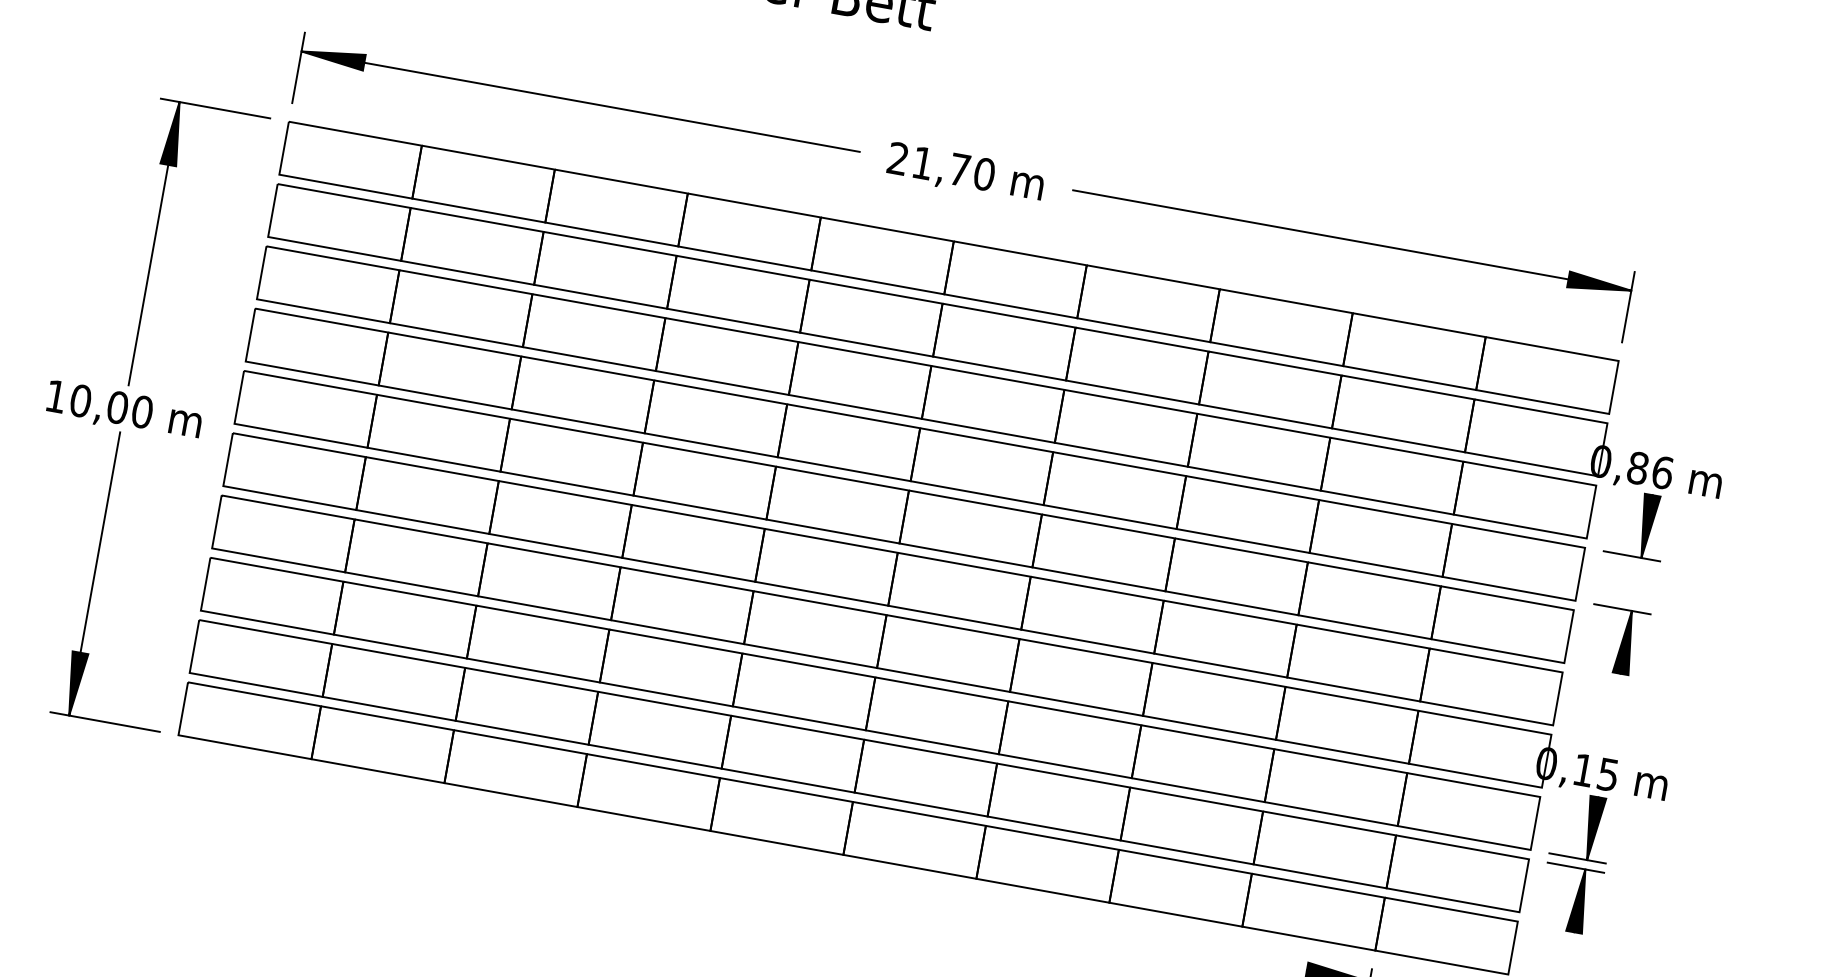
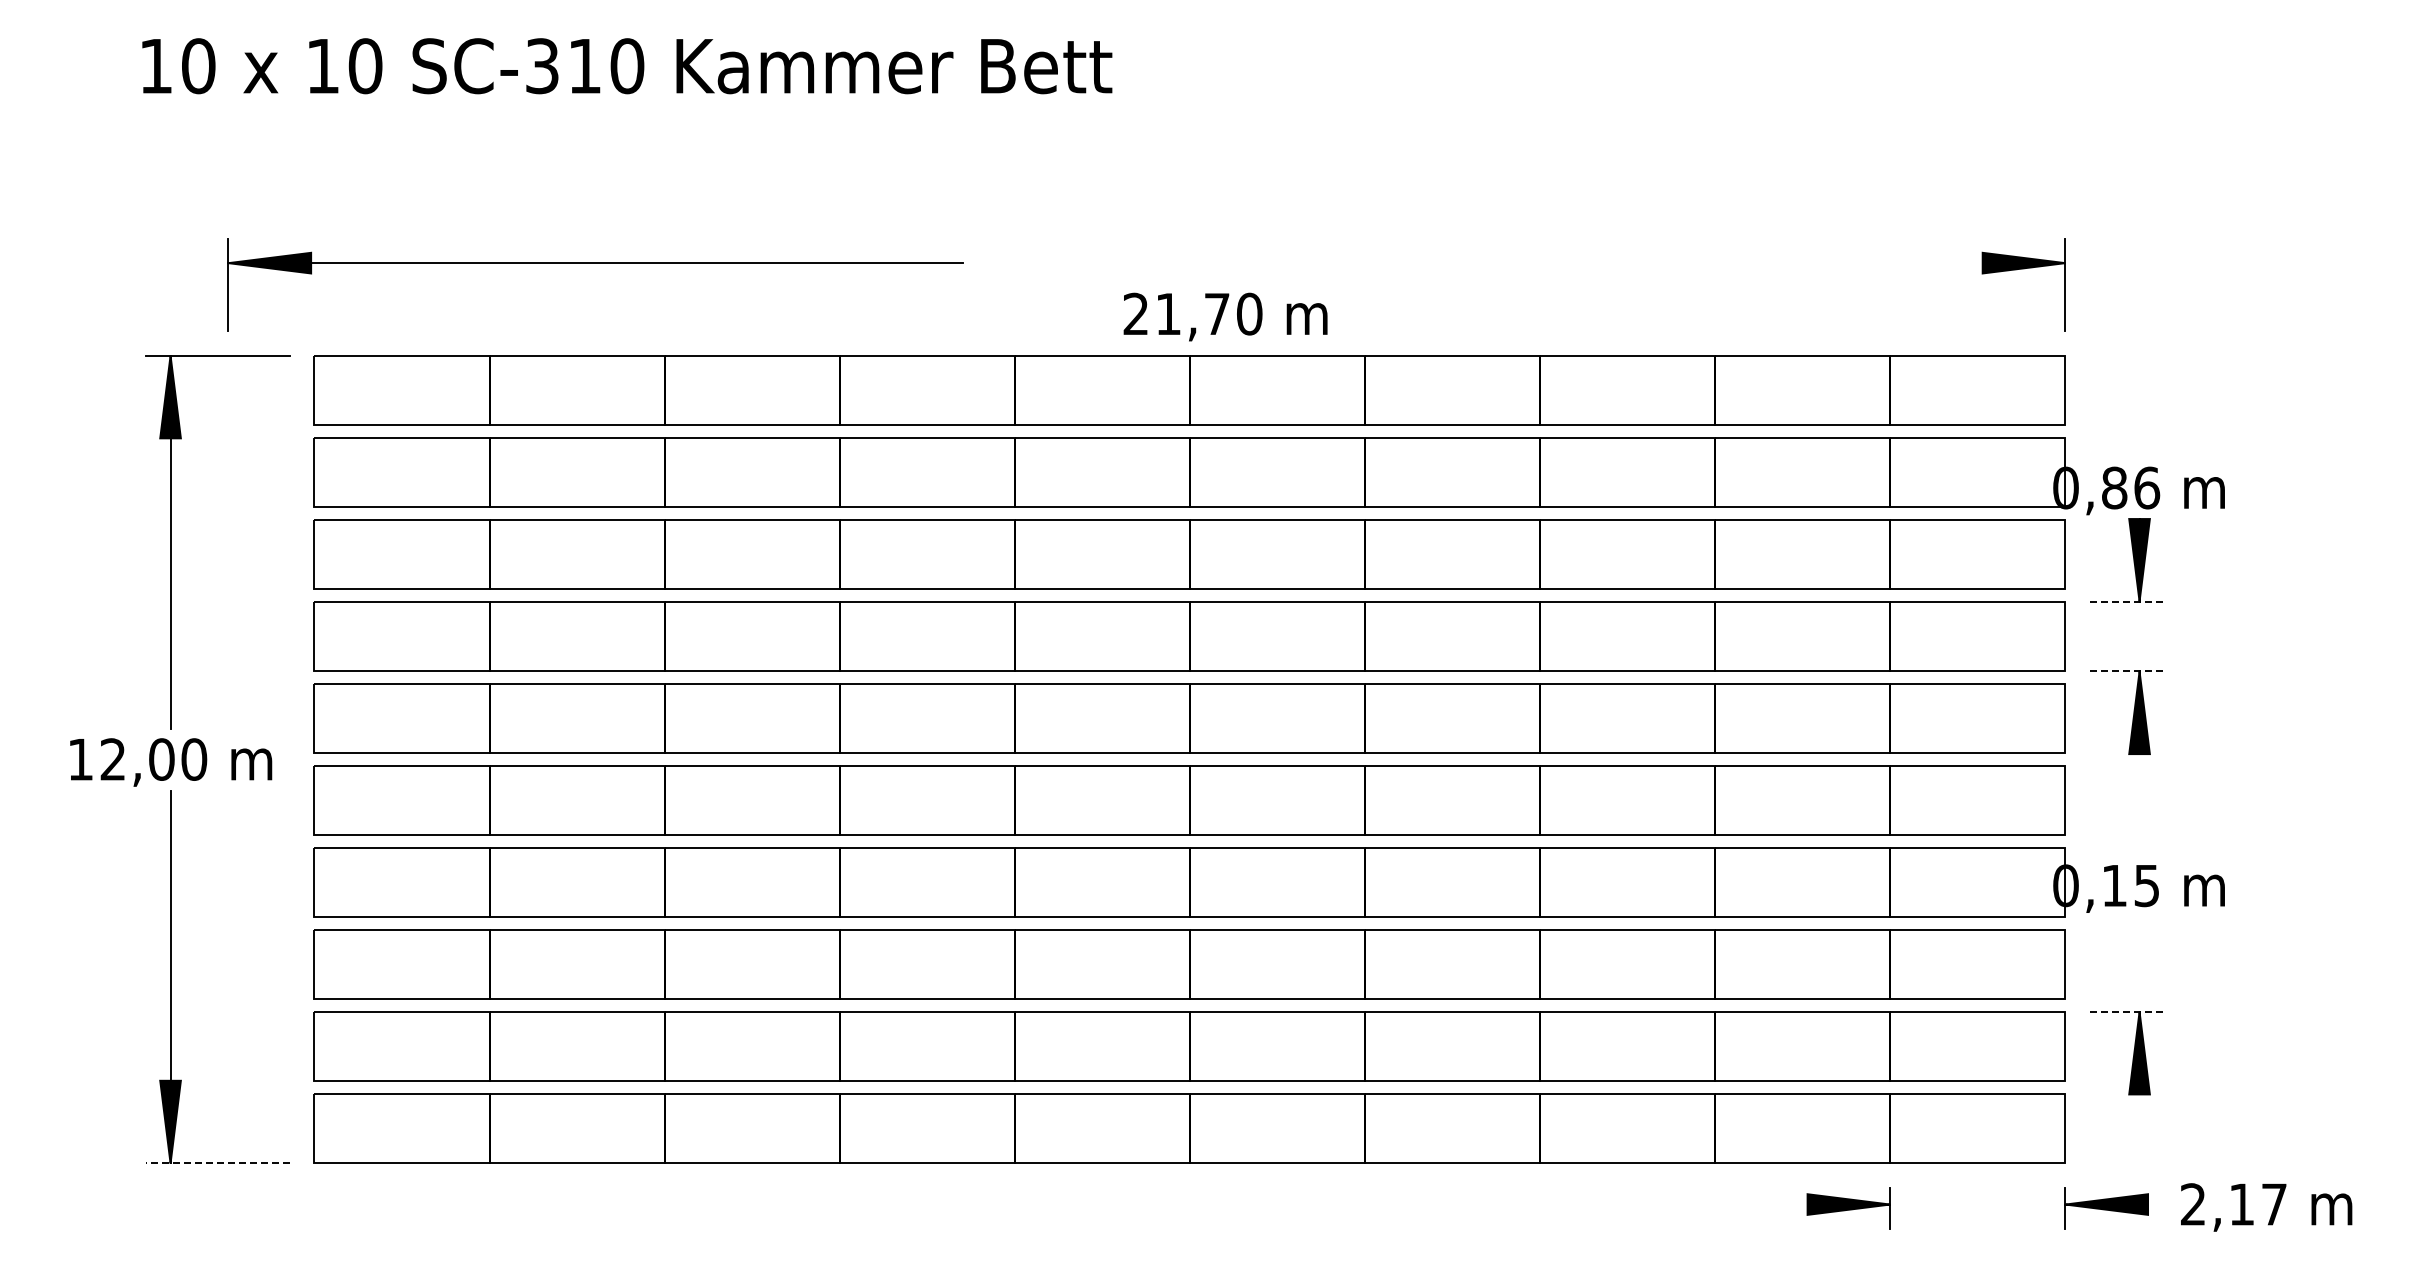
part: (580, 101) -> (595, 263), moved
text: (965, 172) -> (1225, 316), moved
line: (1351, 240) -> (1697, 263), removed
text: (81, 400) -> (113, 759), 10,00 -> 12,00
line: (1632, 556) -> (2127, 601), solid -> dashed
line: (1622, 609) -> (2127, 671), solid -> dashed
line: (104, 722) -> (217, 1163), solid -> dashed
part: (1588, 827) -> (2133, 957), removed
line: (1576, 867) -> (2127, 1011), solid -> dashed

